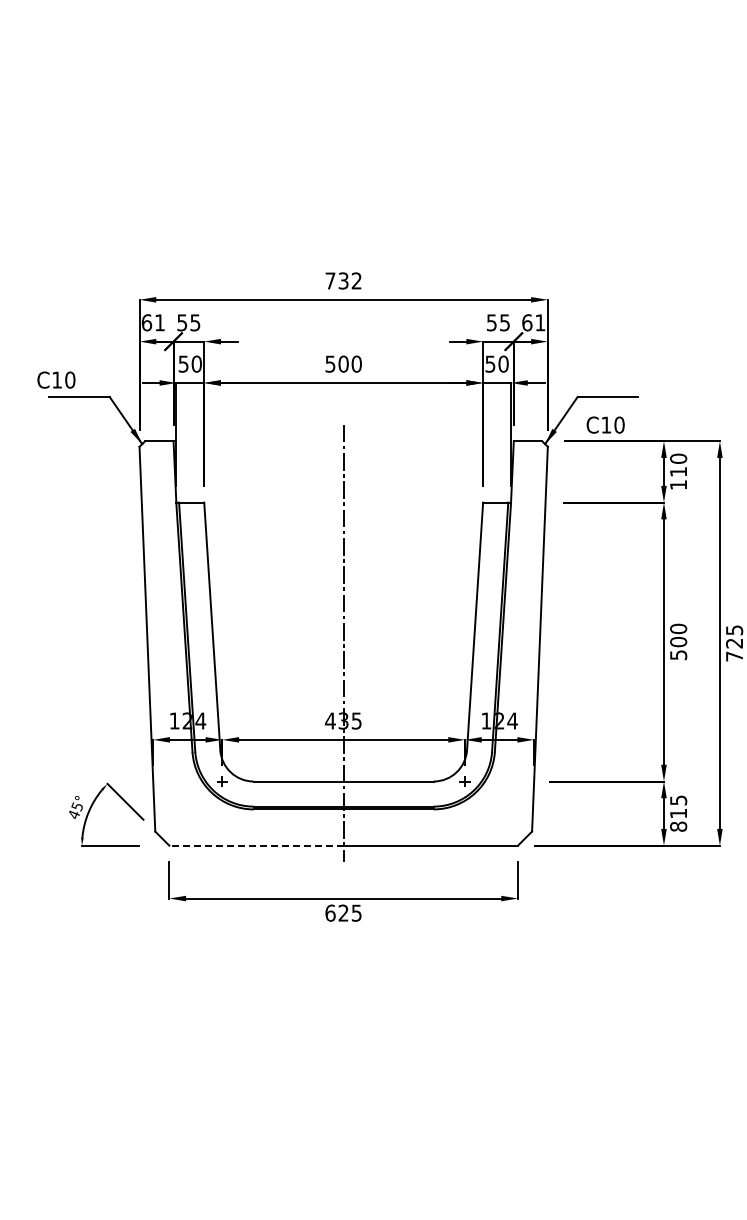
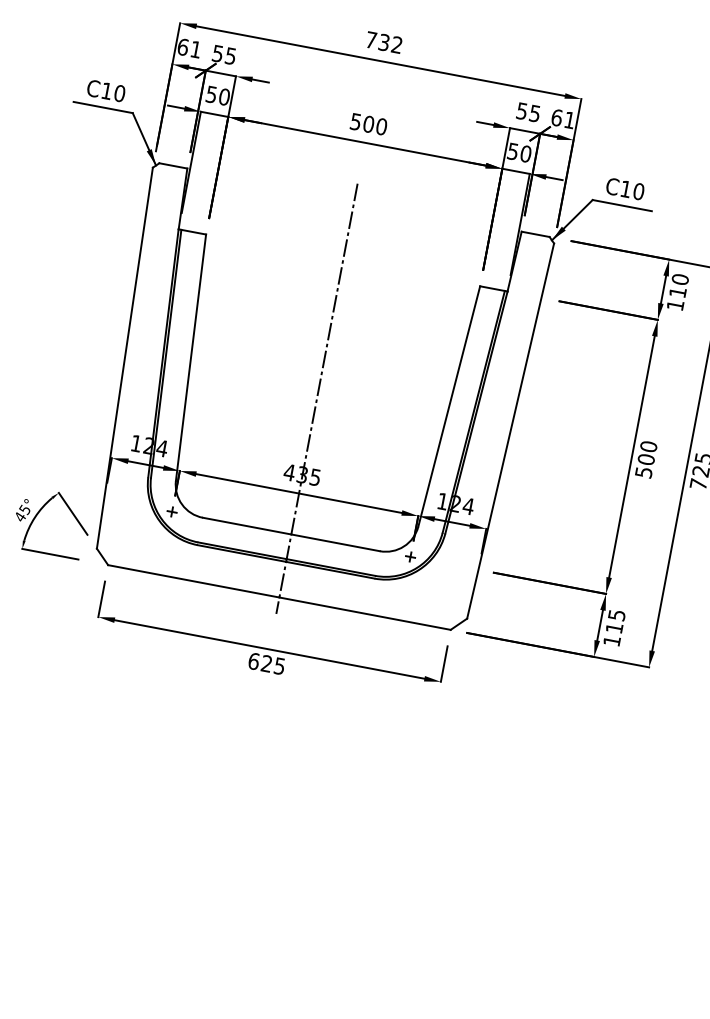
text: (56, 379) -> (106, 90), moved
text: (605, 424) -> (625, 188), moved
text: (678, 826) -> (611, 640), 815 -> 115
line: (256, 845) -> (193, 581), dashed -> solid

